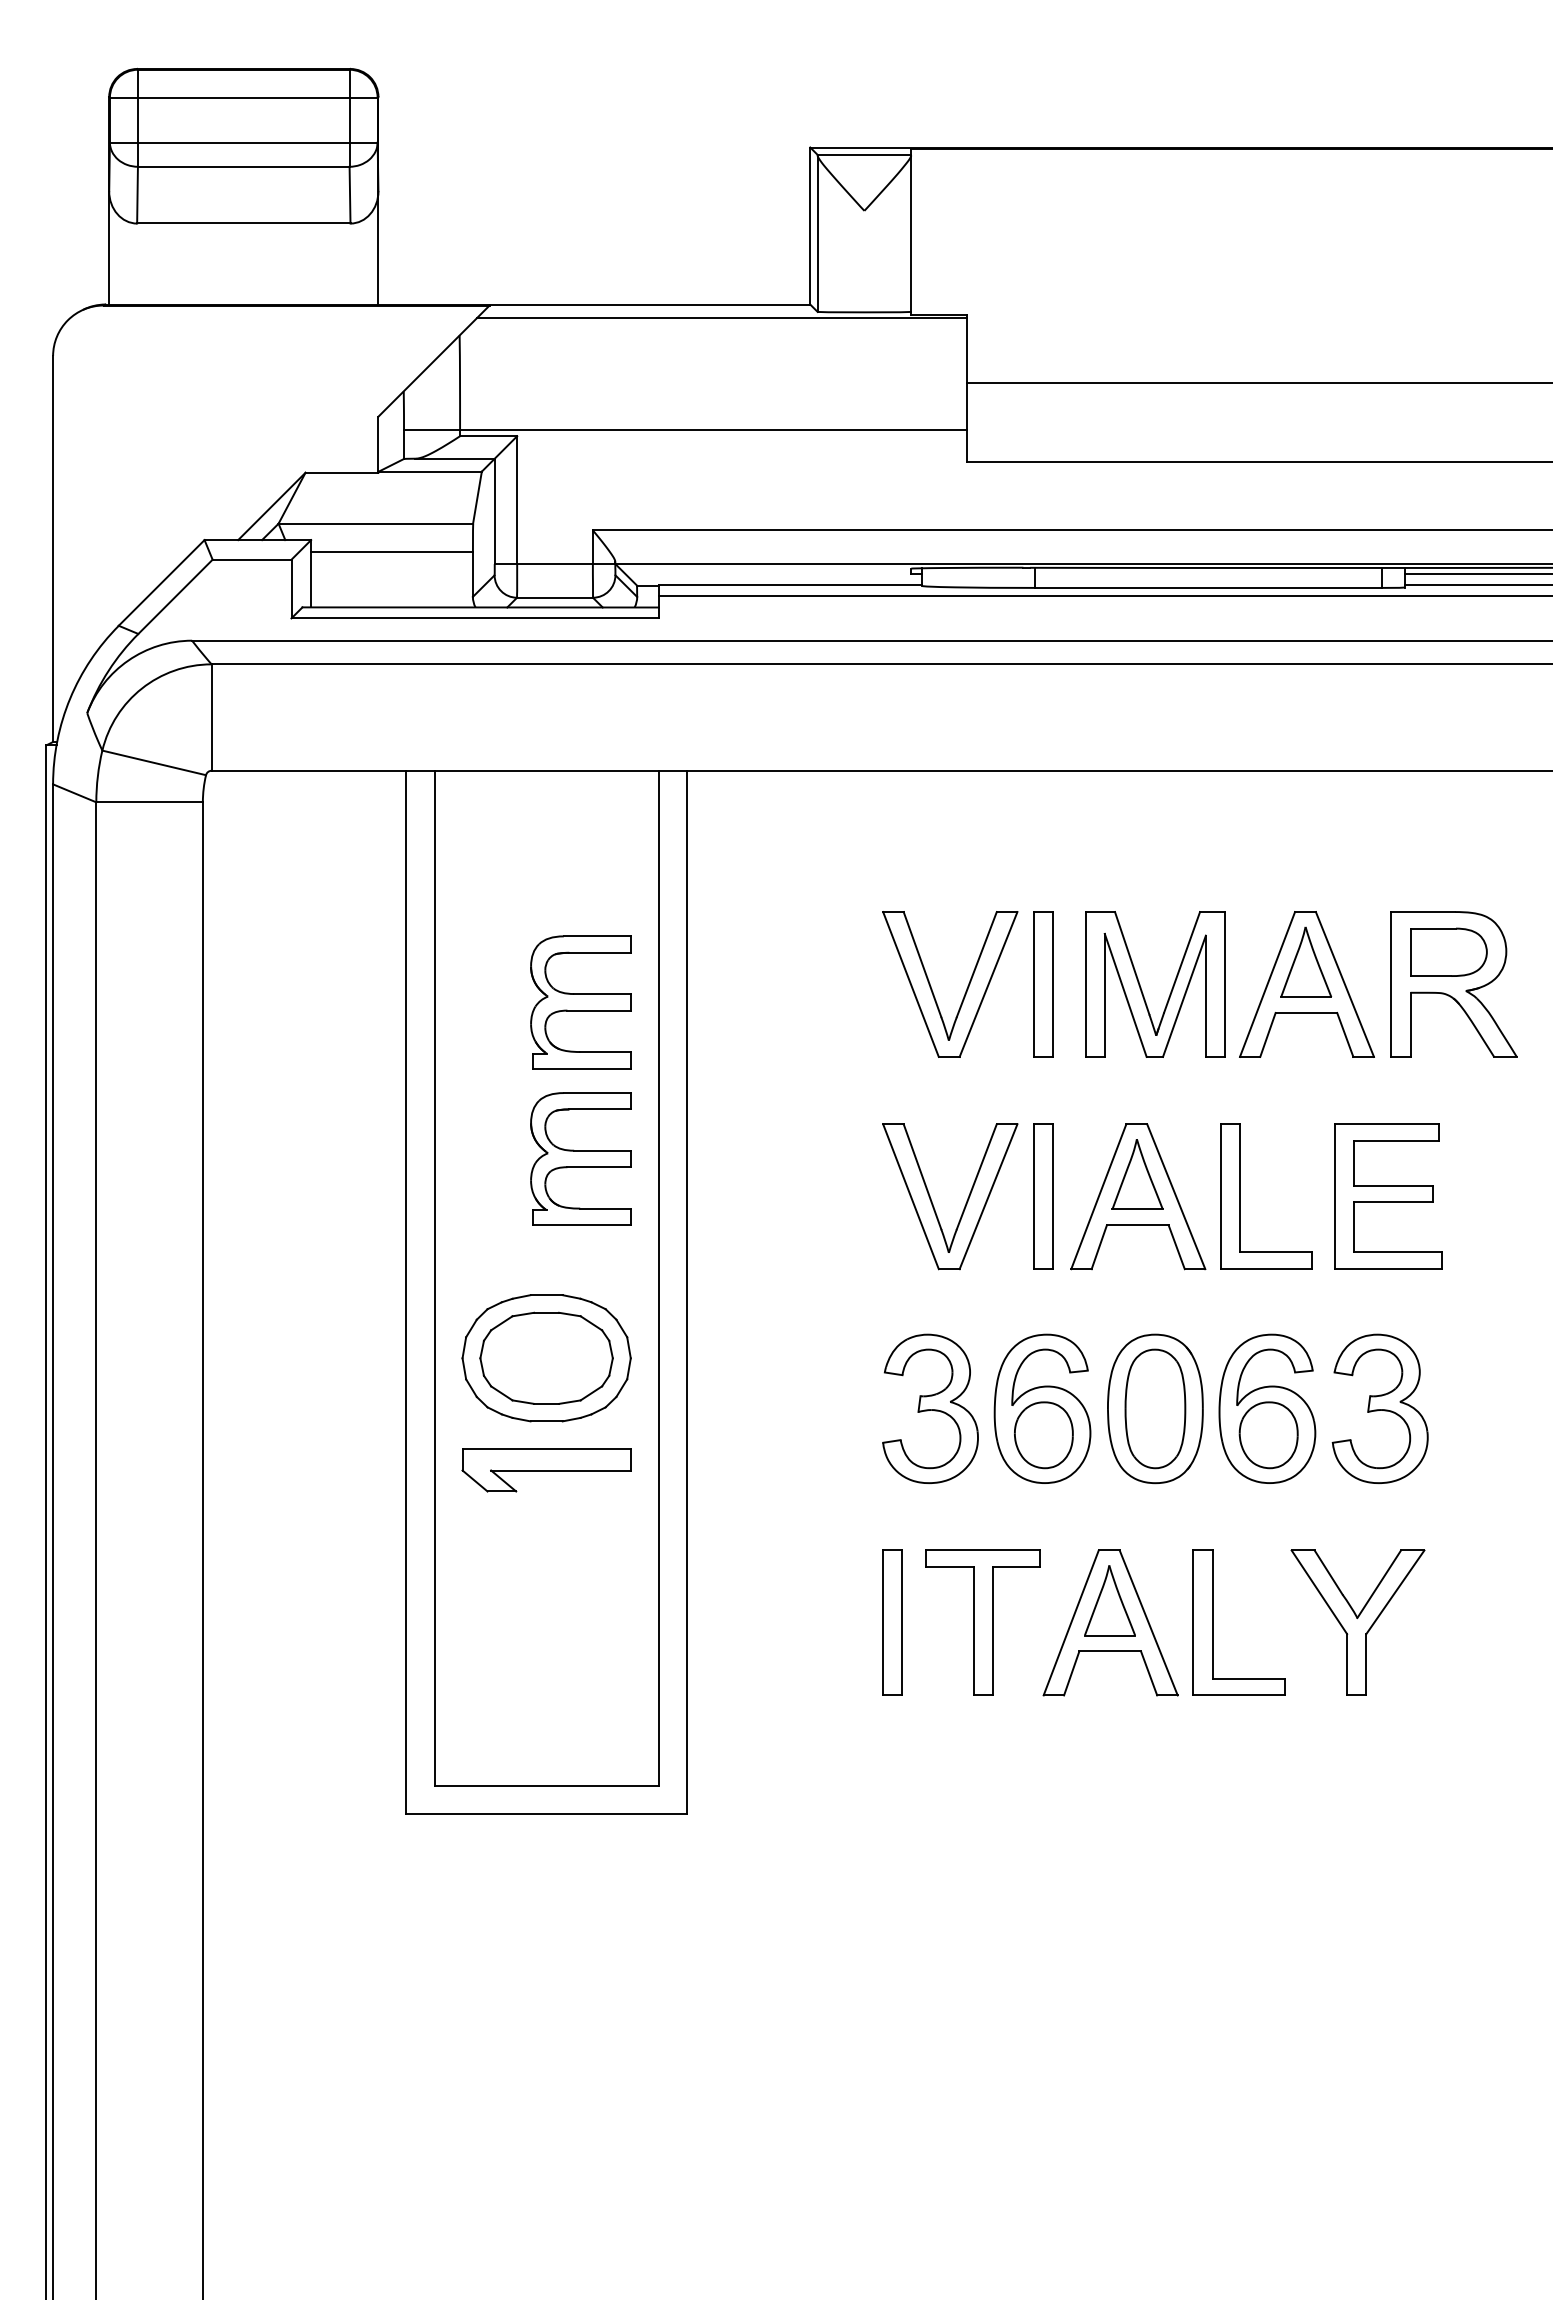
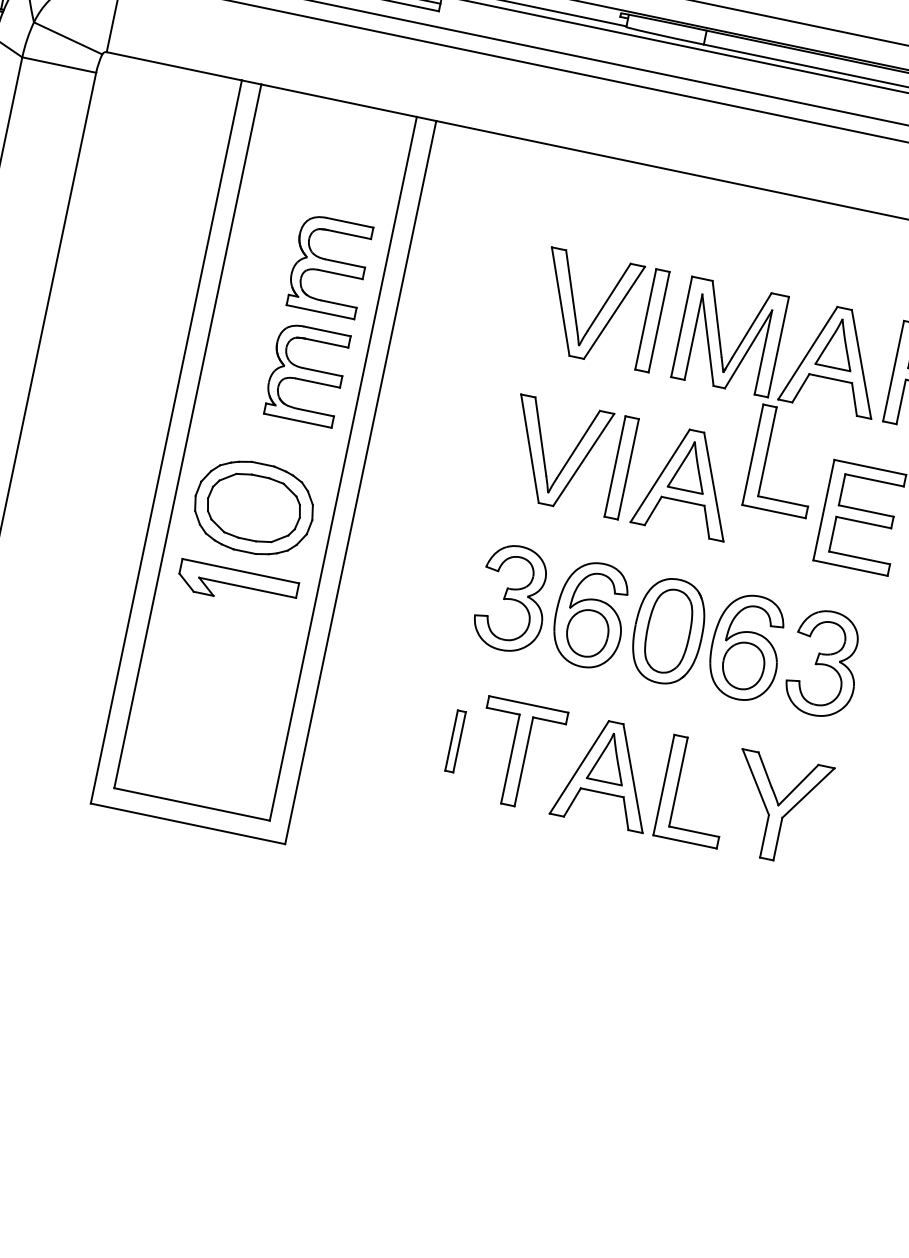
part: (1240, 1196) -> (766, 457), moved
part: (892, 1622) -> (455, 741), size x0.6

